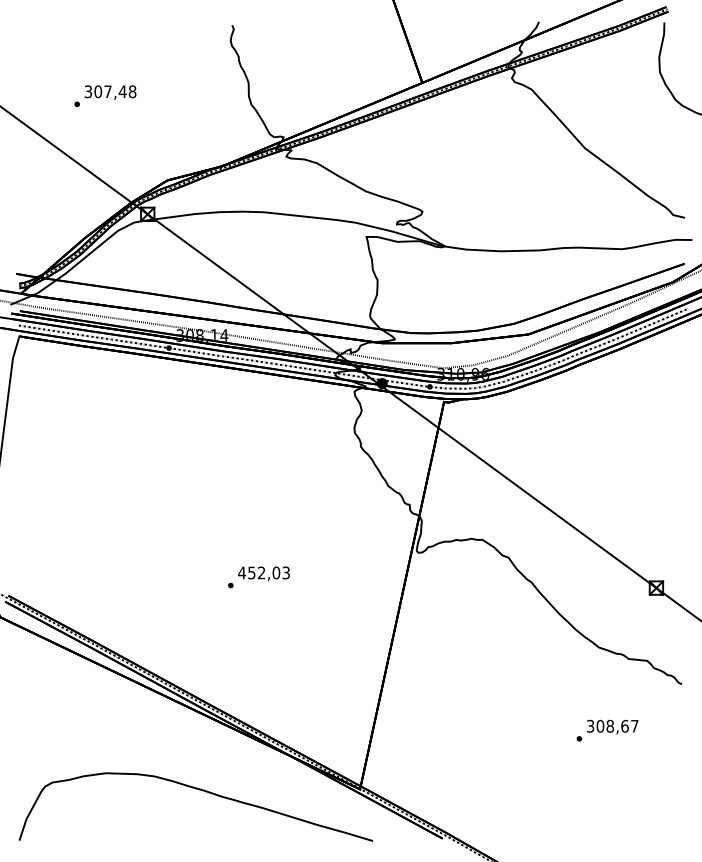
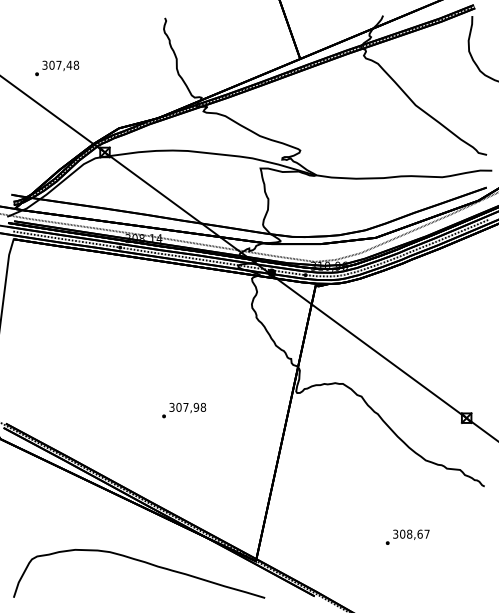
text: (105, 95) -> (57, 67), moved
text: (263, 572) -> (187, 407), 452,03 -> 307,98
text: (607, 730) -> (407, 537), moved

